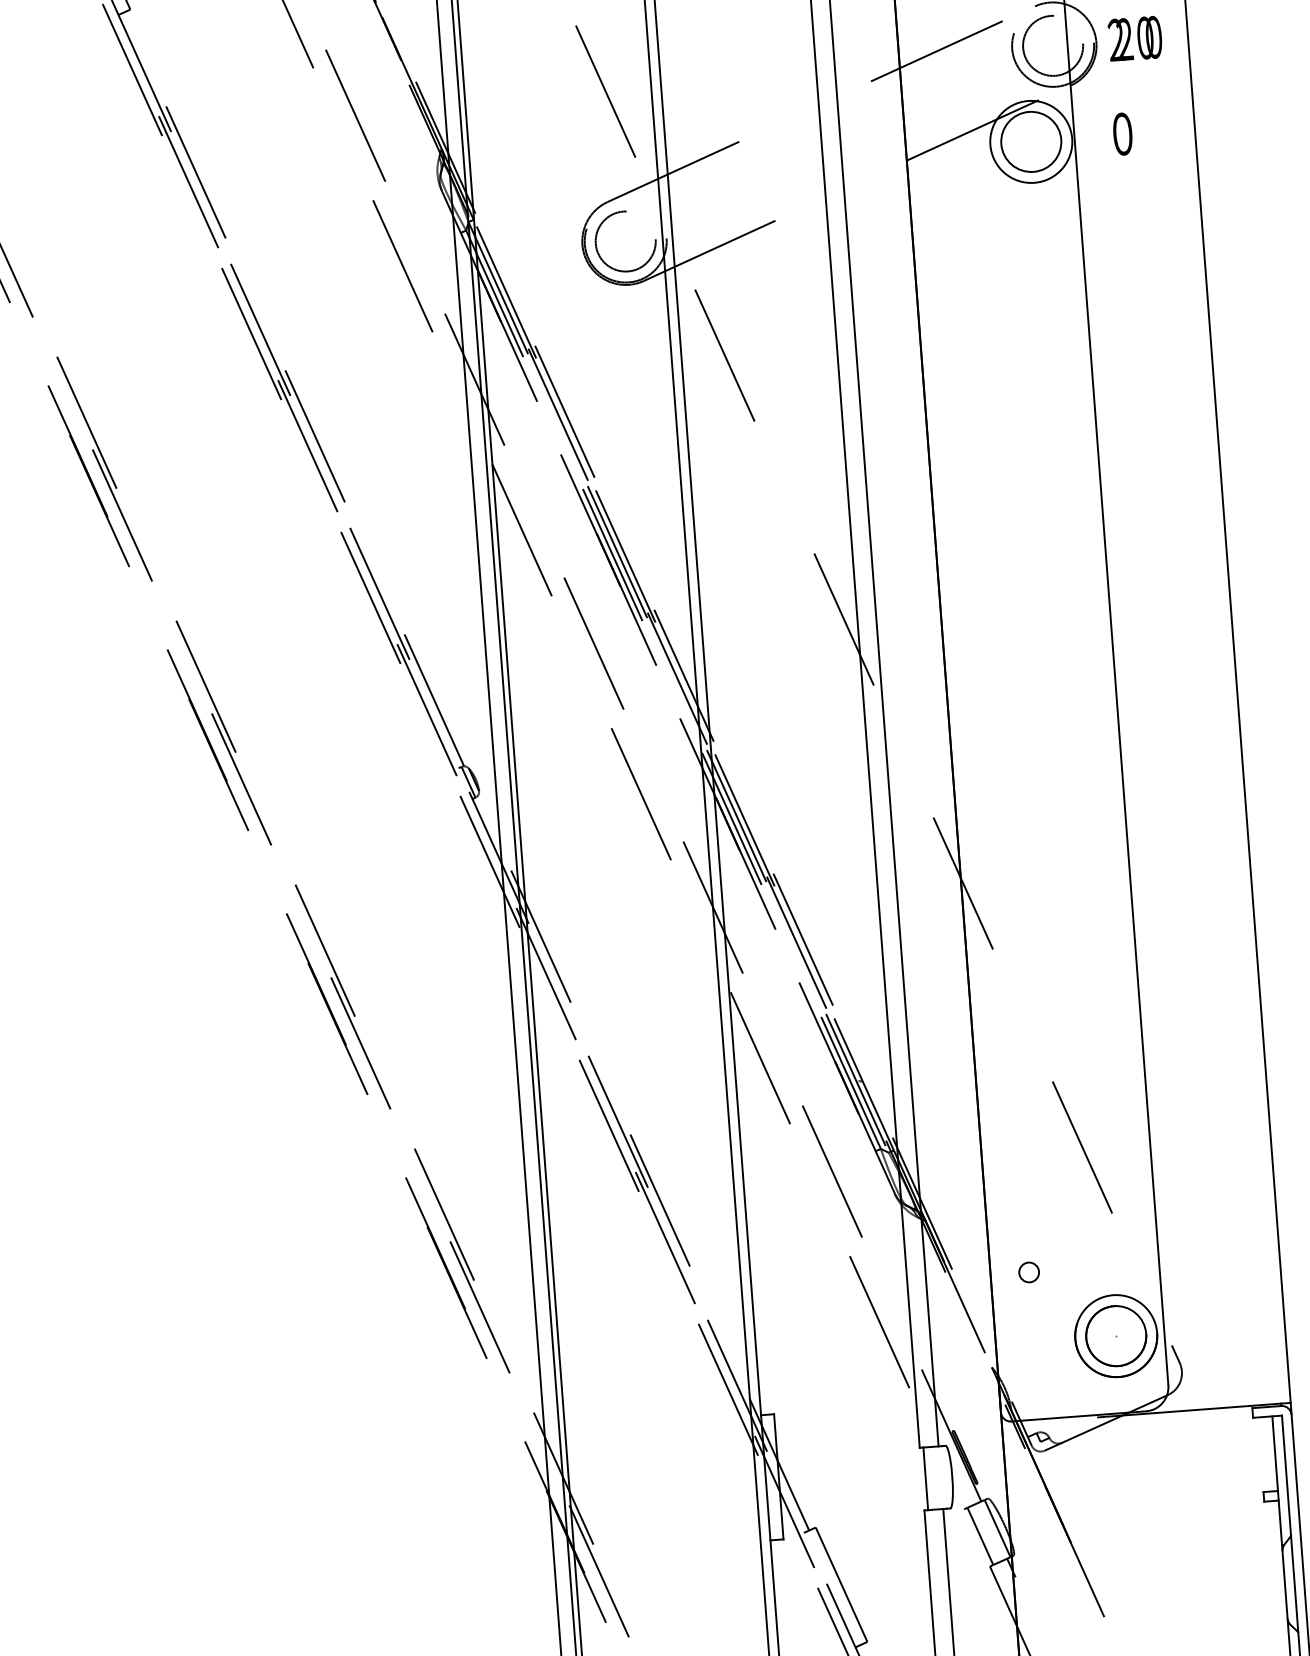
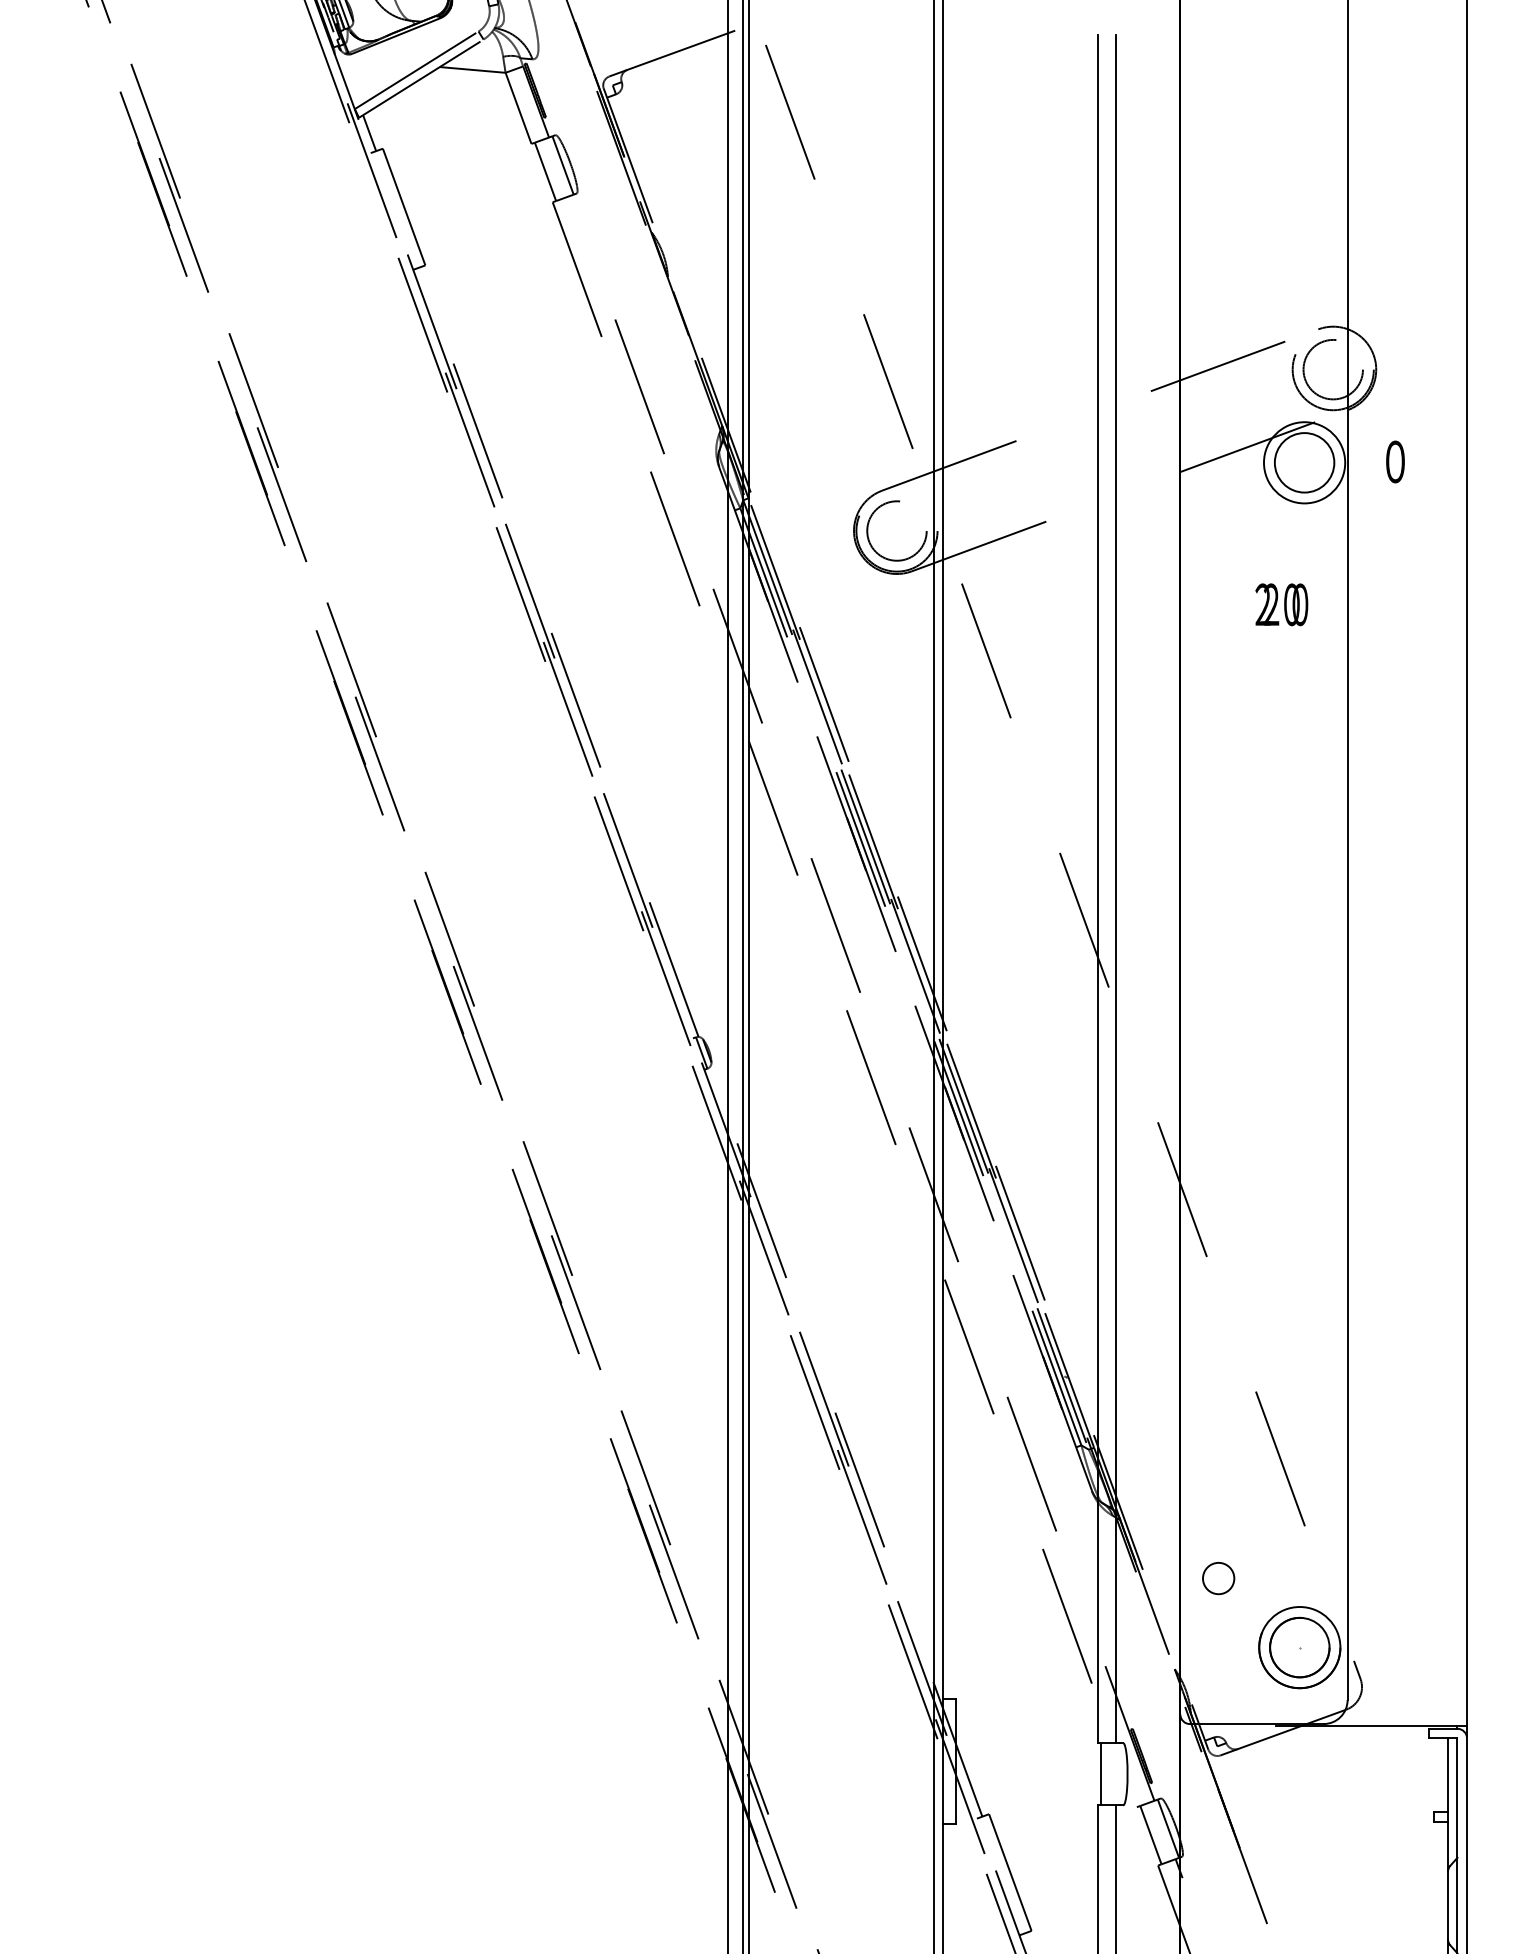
text: (1134, 38) -> (1281, 604), moved
circle: (1029, 1271) -> (1218, 1577), size x1.6

